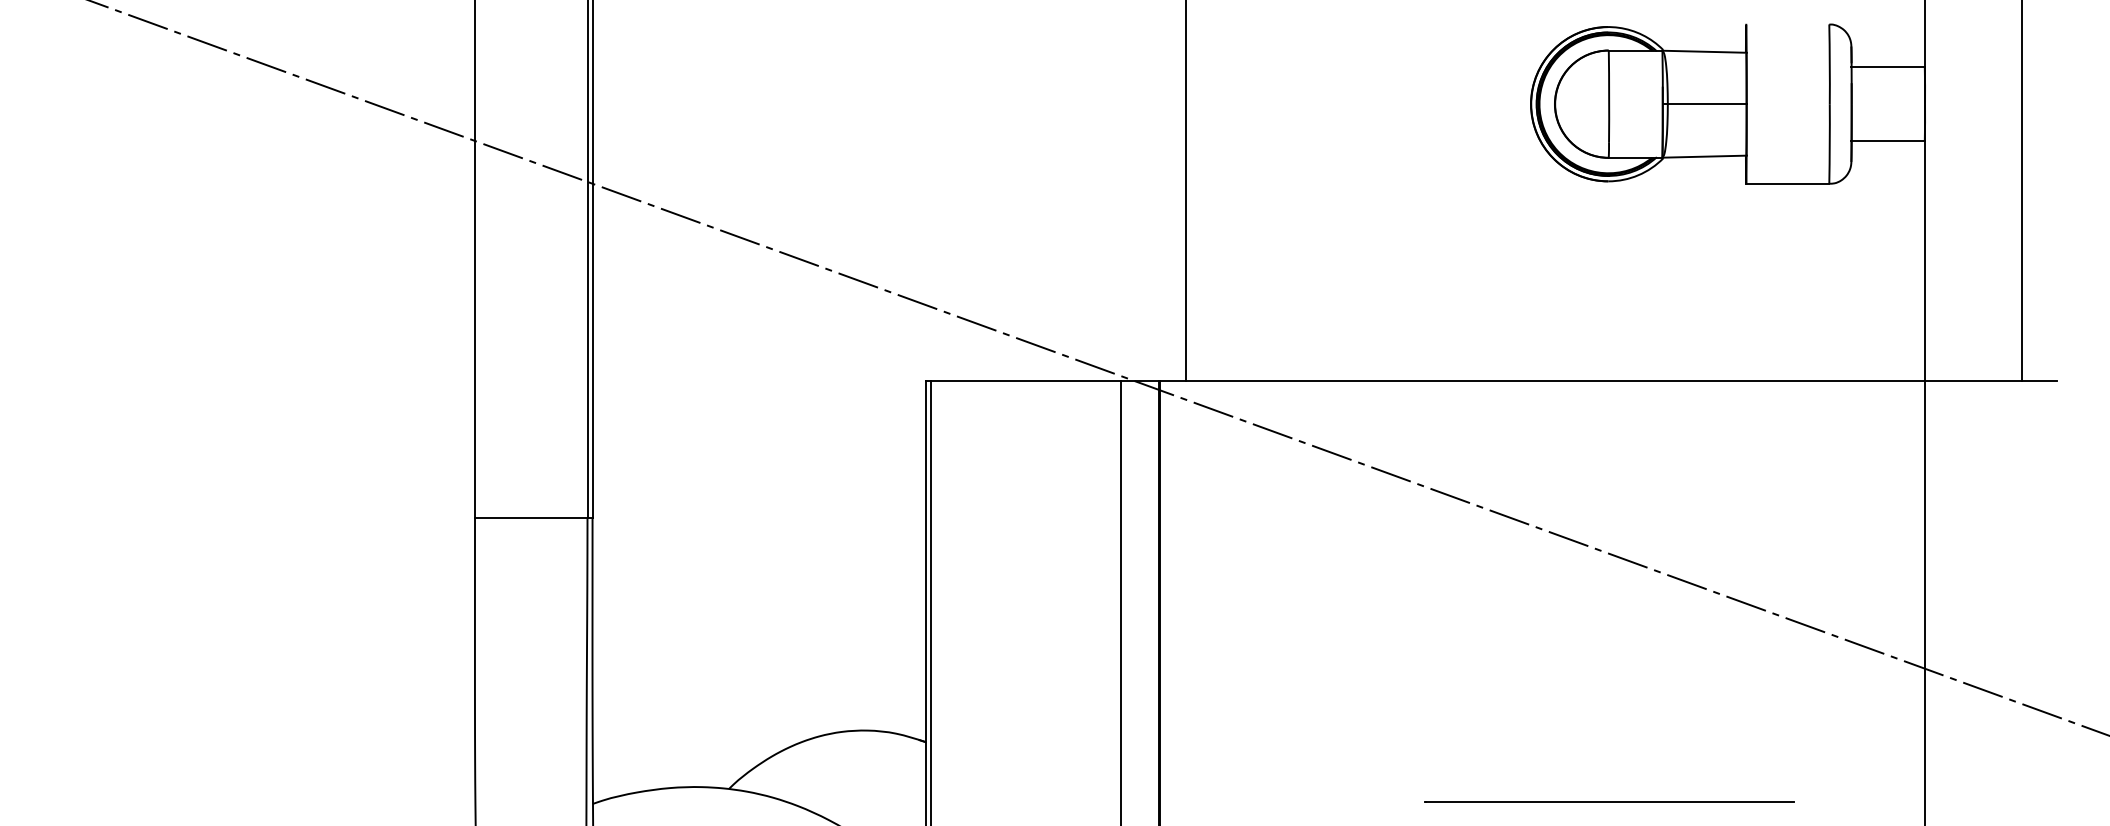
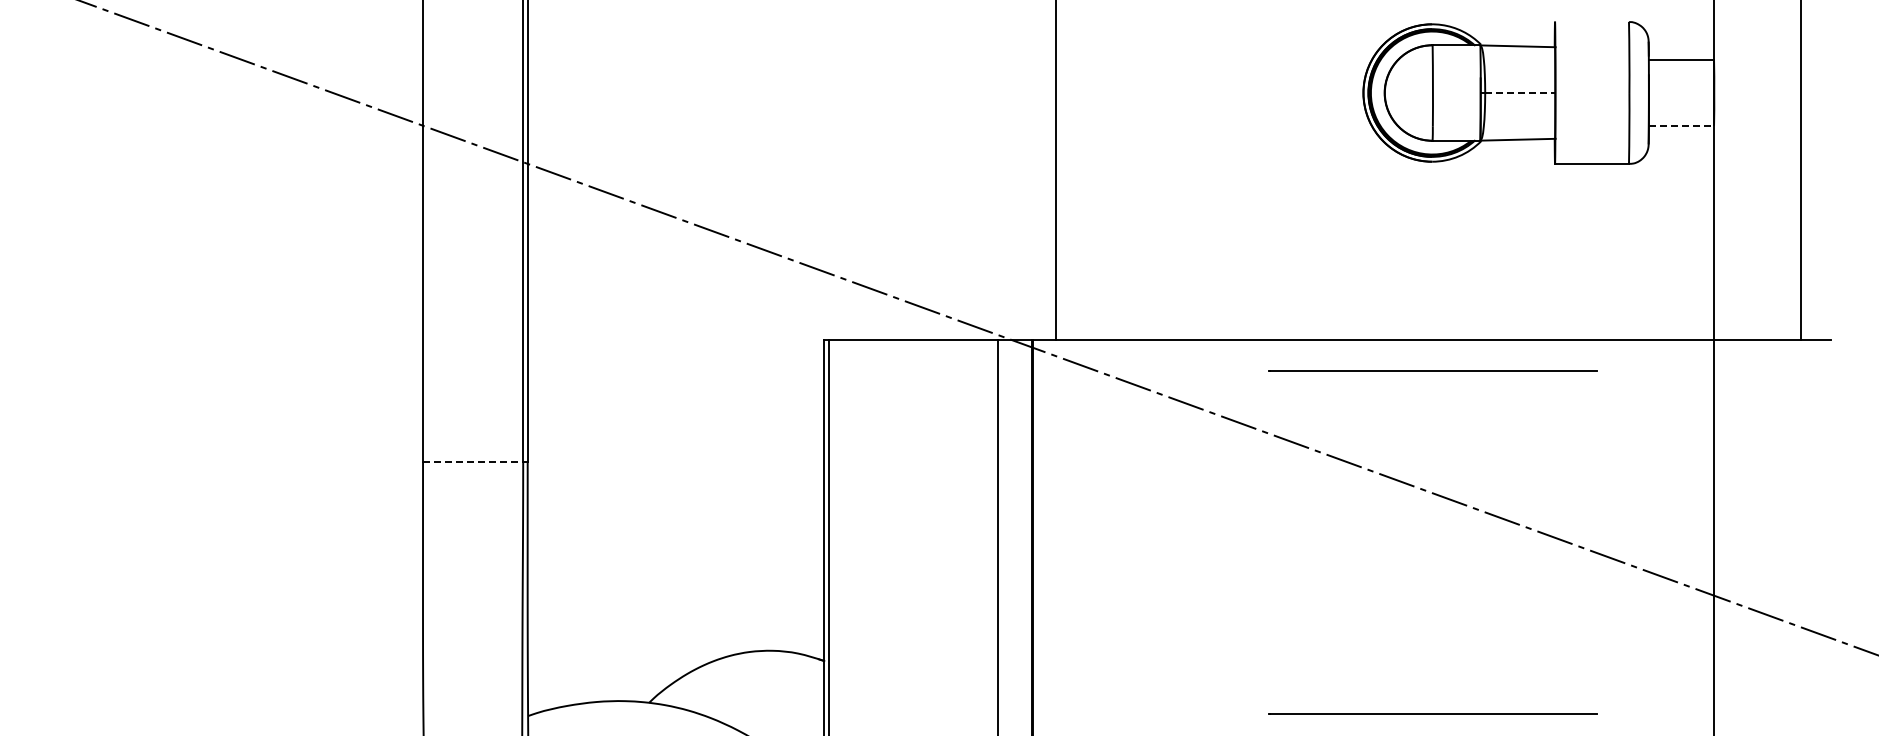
line: (1707, 104) -> (1520, 93), solid -> dashed
line: (1888, 140) -> (1681, 125), solid -> dashed
line: (1608, 415) -> (1432, 370), added
line: (531, 518) -> (473, 461), solid -> dashed

